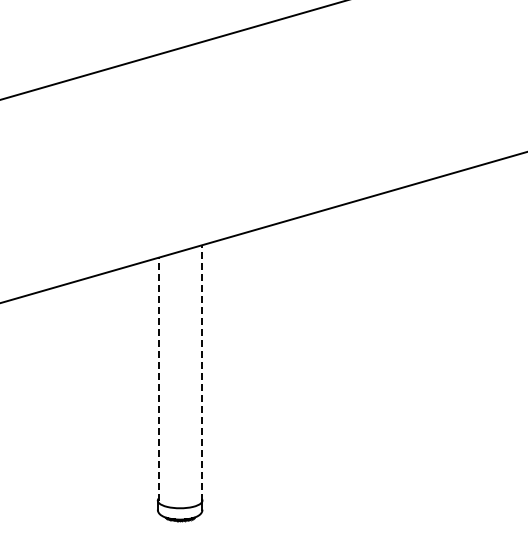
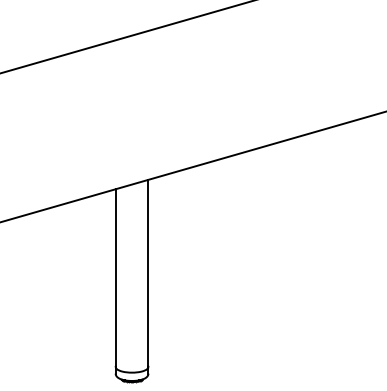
line: (201, 373) -> (147, 273), dashed -> solid
line: (158, 378) -> (116, 277), dashed -> solid

